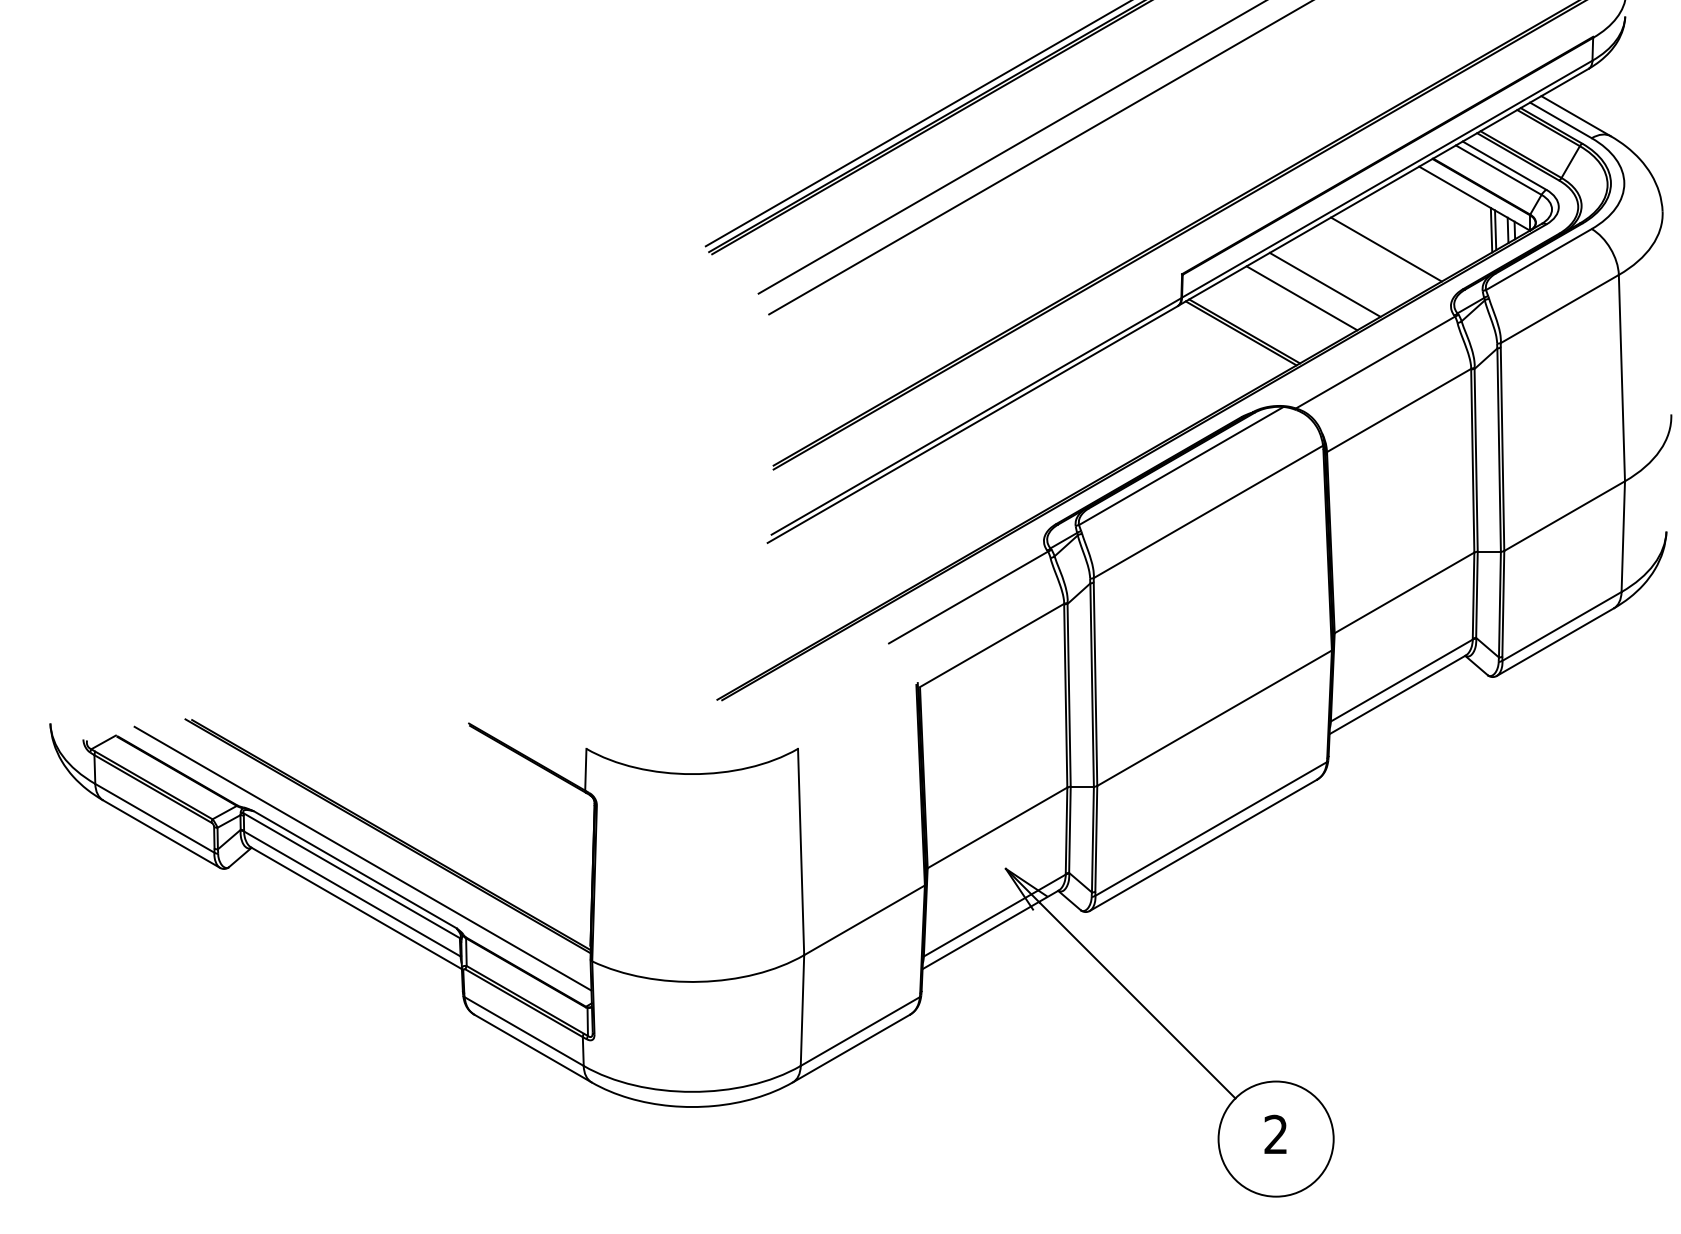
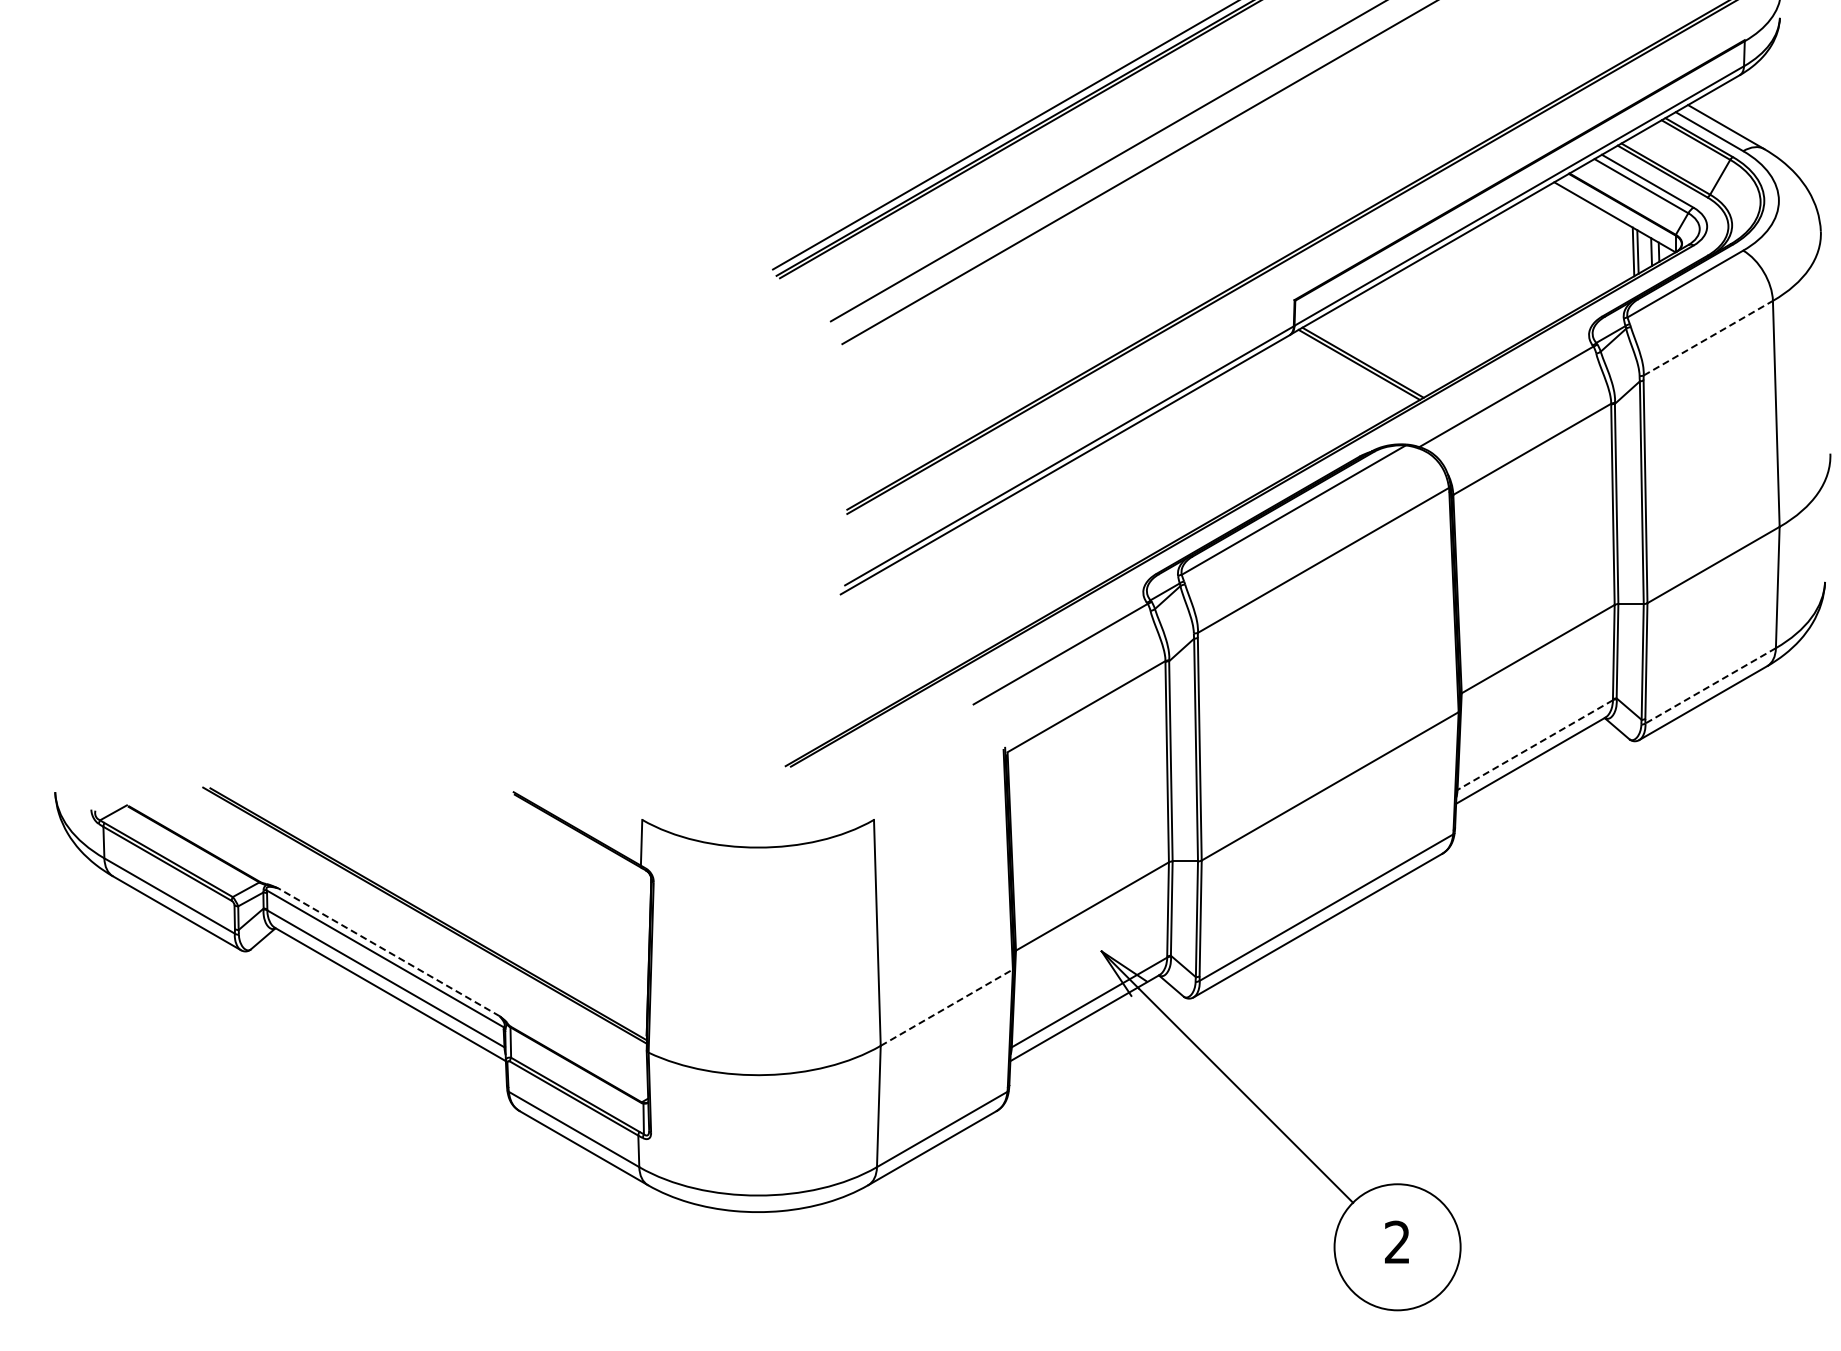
line: (1386, 249) -> (1518, 273), removed
line: (1325, 284) -> (1451, 311), removed
line: (1301, 298) -> (1425, 326), removed
line: (1560, 309) -> (1708, 338), solid -> dashed
line: (1561, 627) -> (1710, 686), solid -> dashed
line: (1402, 680) -> (1535, 745), solid -> dashed
line: (362, 858) -> (397, 939), removed
line: (354, 869) -> (388, 952), solid -> dashed
line: (865, 920) -> (947, 1007), solid -> dashed

